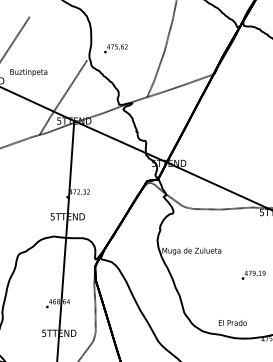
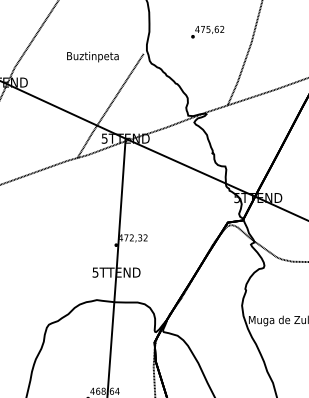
text: (115, 48) -> (207, 31), moved
text: (28, 72) -> (92, 56), moved

